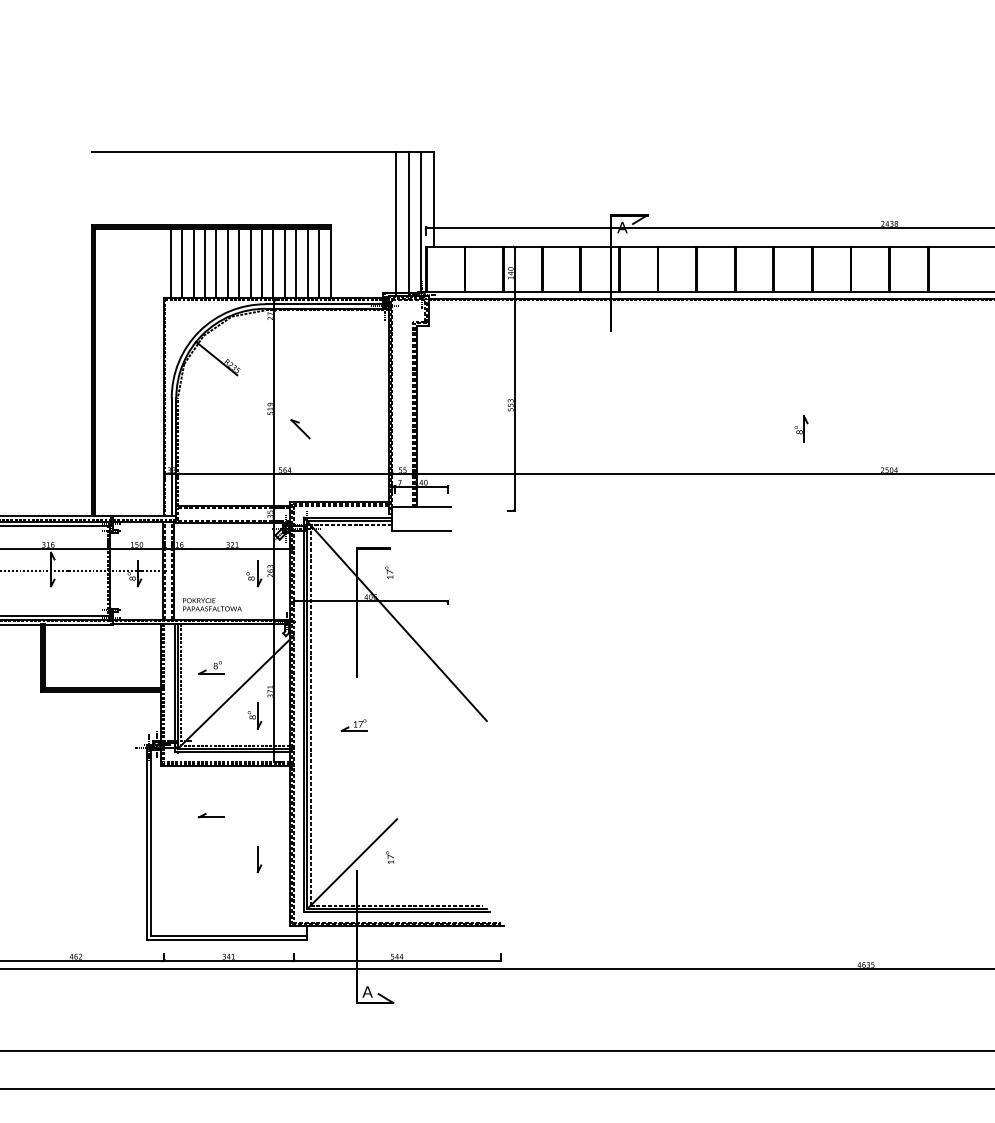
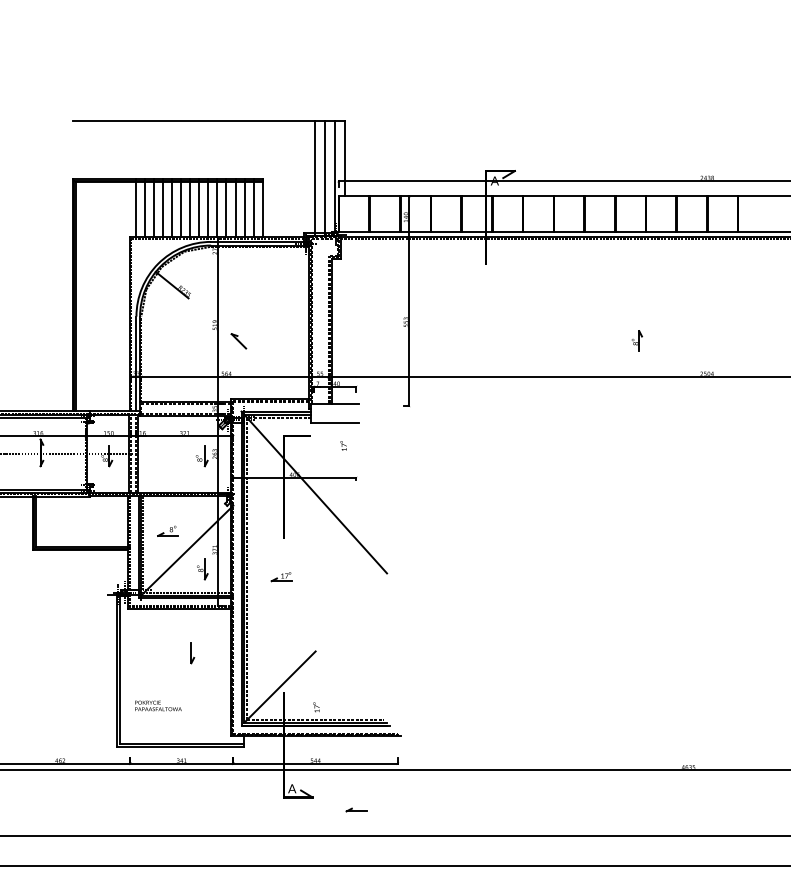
text: (389, 572) -> (343, 445), moved
text: (212, 604) -> (158, 705), moved
part: (211, 815) -> (356, 809), moved
text: (390, 857) -> (316, 707), moved
part: (259, 859) -> (192, 653), moved

